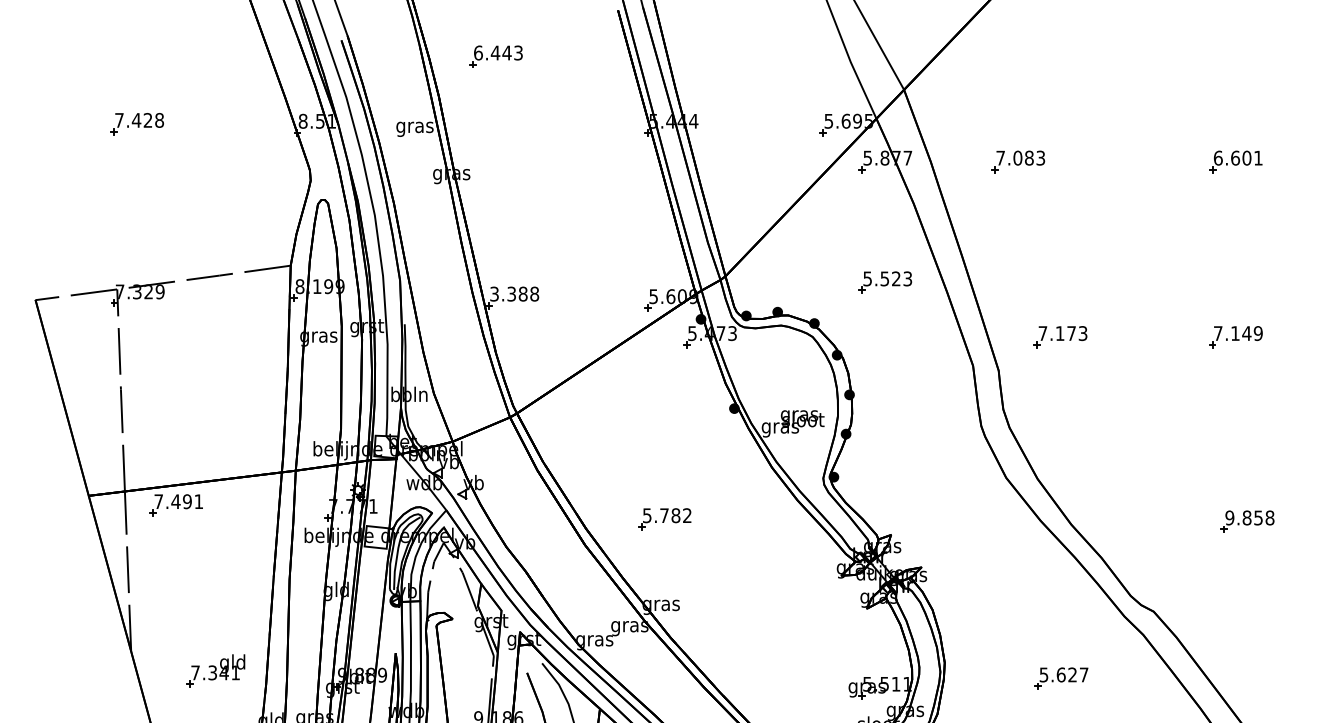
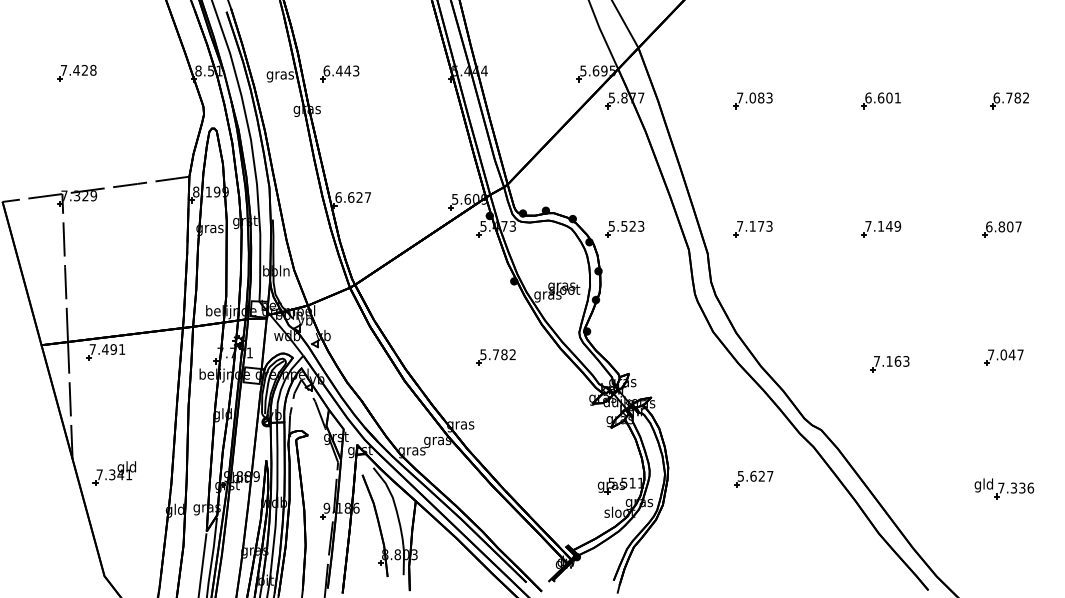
part: (495, 56) -> (339, 73), moved
part: (1017, 161) -> (752, 100), moved
part: (885, 283) -> (624, 229), moved
text: (514, 294) -> (353, 197), 3.388 -> 6.627
text: (1249, 518) -> (891, 361), 9.858 -> 7.163
part: (663, 519) -> (495, 357), moved
part: (215, 671) -> (114, 473), moved

